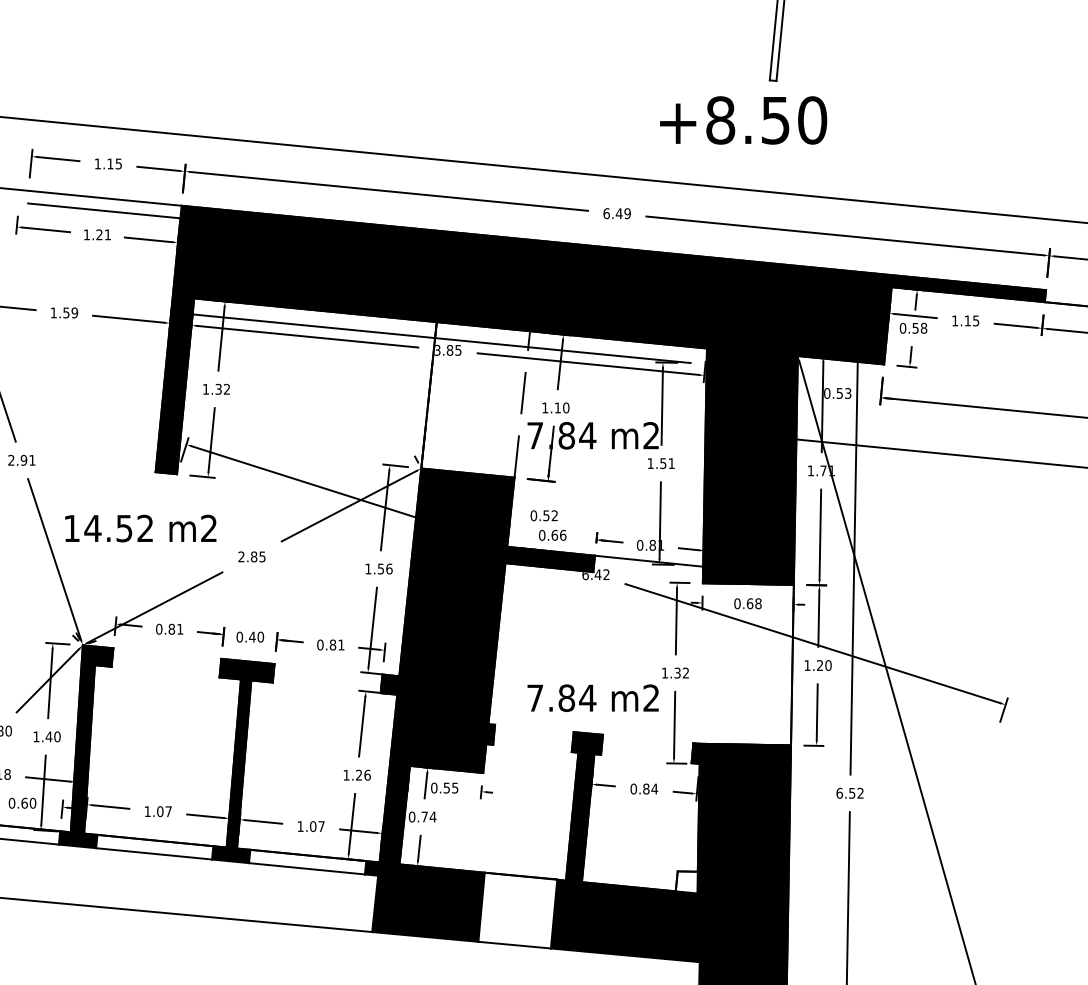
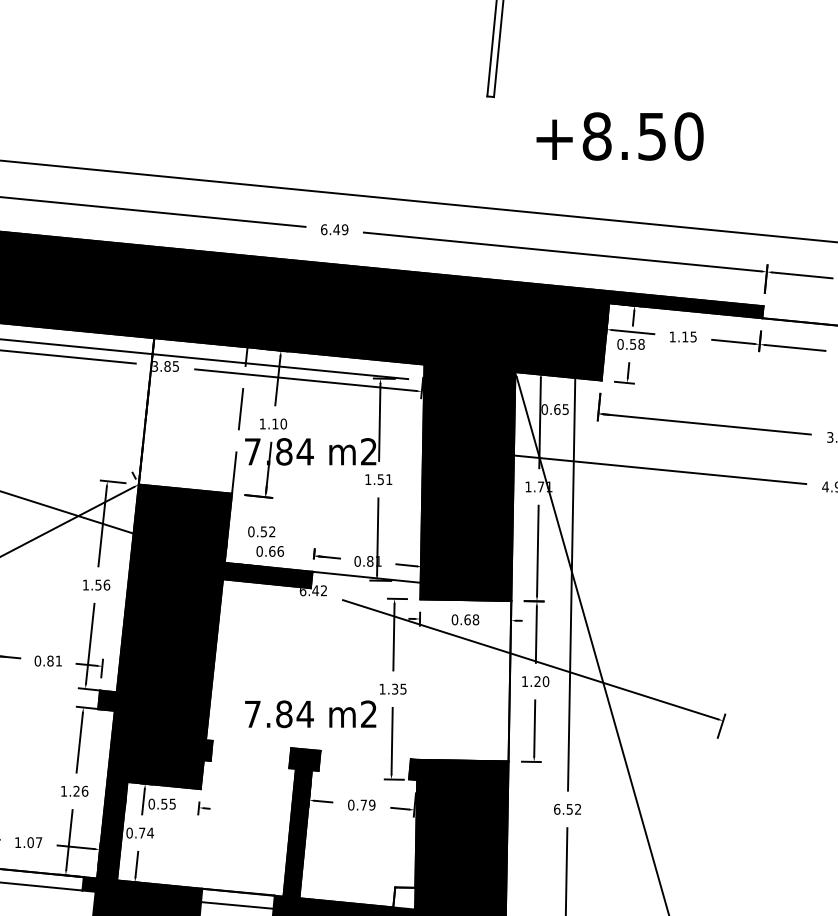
text: (743, 120) -> (620, 136), moved
text: (843, 393) -> (561, 409), 0.53 -> 0.65
text: (685, 672) -> (403, 688), 1.32 -> 1.35
text: (650, 788) -> (368, 804), 0.84 -> 0.79
line: (519, 889) -> (237, 905), added

